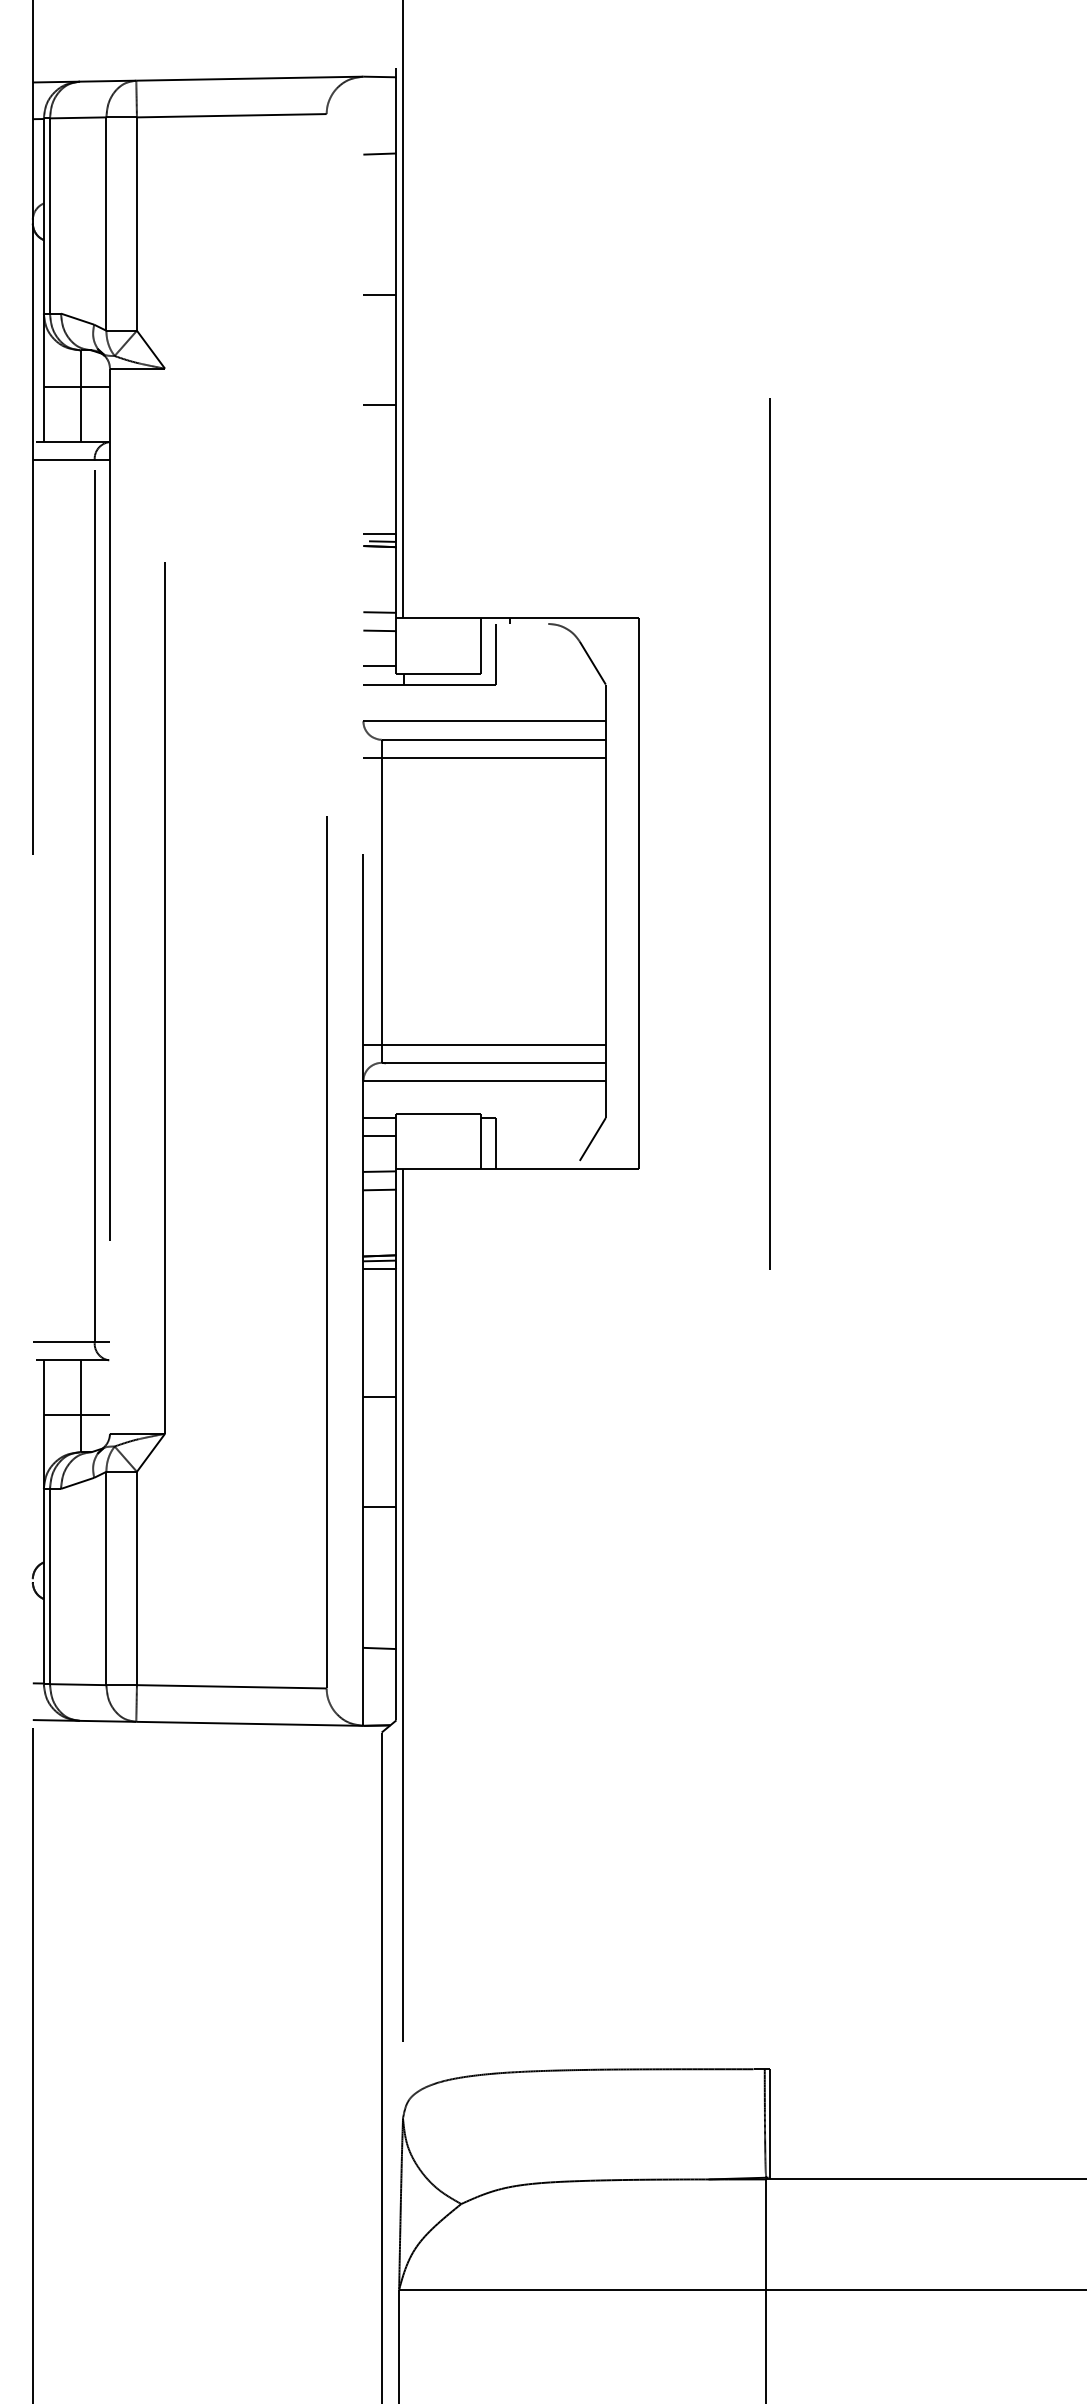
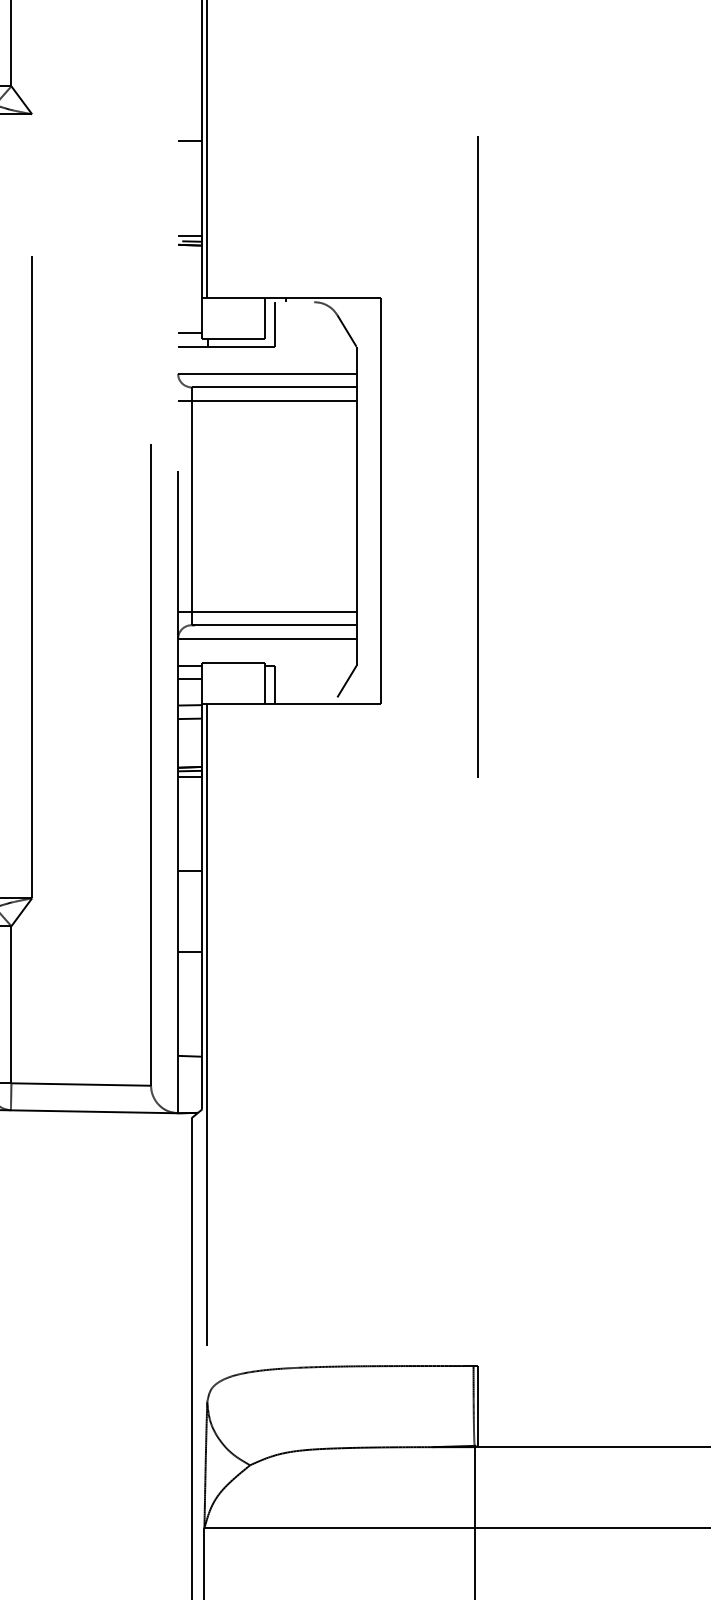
line: (379, 295) -> (189, 60), removed
line: (379, 612) -> (189, 293), removed
line: (379, 630) -> (189, 306), removed

